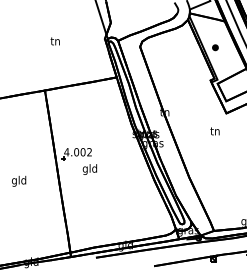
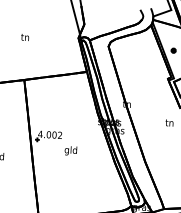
text: (54, 41) -> (24, 37), moved
text: (89, 169) -> (70, 150), moved

